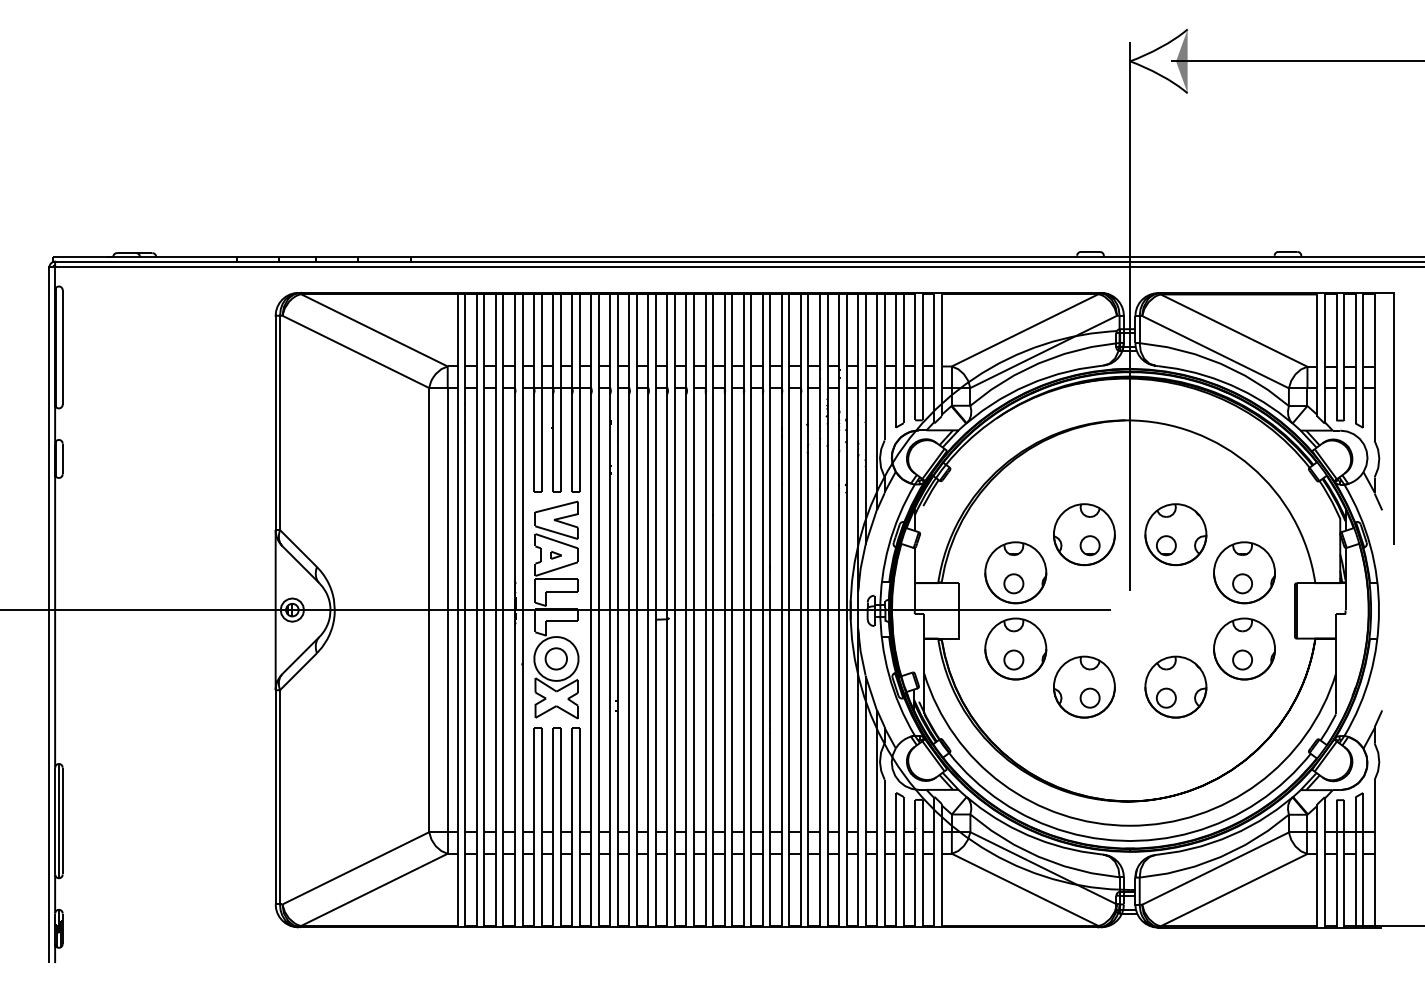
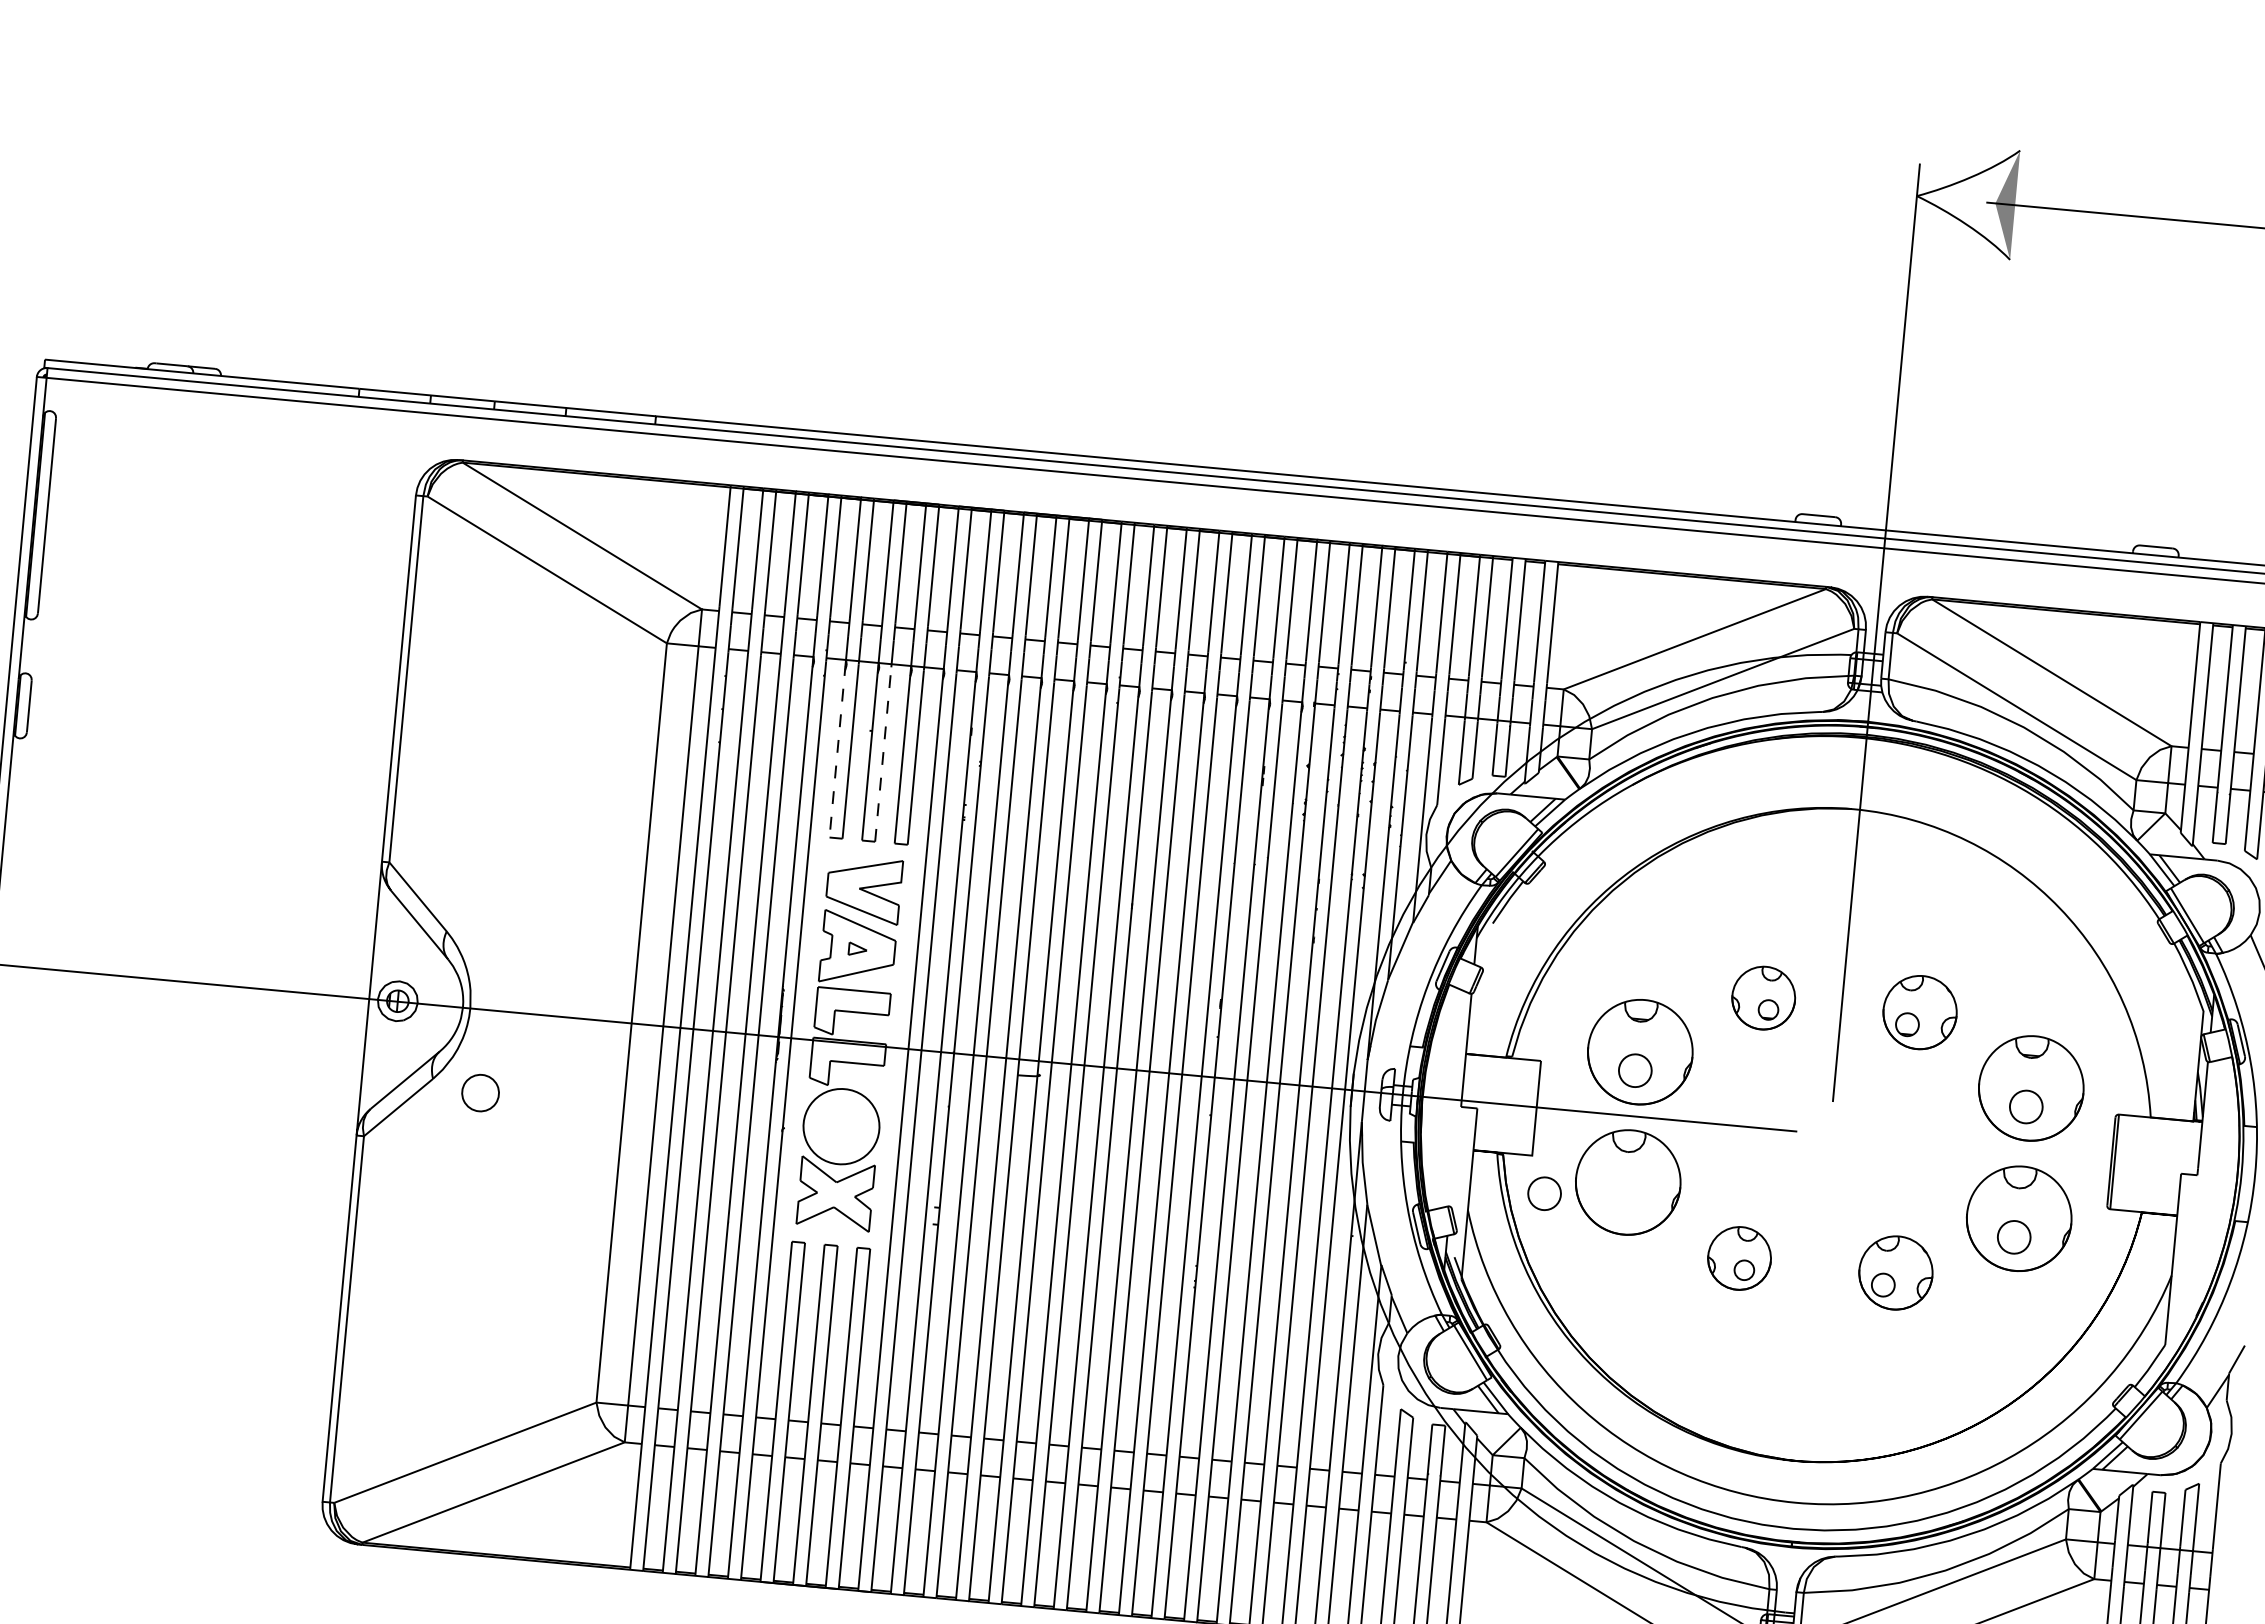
line: (560, 440) -> (883, 753), solid -> dashed
line: (533, 441) -> (836, 751), solid -> dashed
part: (1084, 534) -> (1763, 997), size x0.6
part: (1175, 534) -> (1919, 1012), size x0.7
part: (555, 658) -> (479, 1092), moved
circle: (1013, 659) -> (1544, 1192), moved
part: (1084, 686) -> (1739, 1257), size x0.6
part: (1175, 686) -> (1895, 1271), size x0.7

